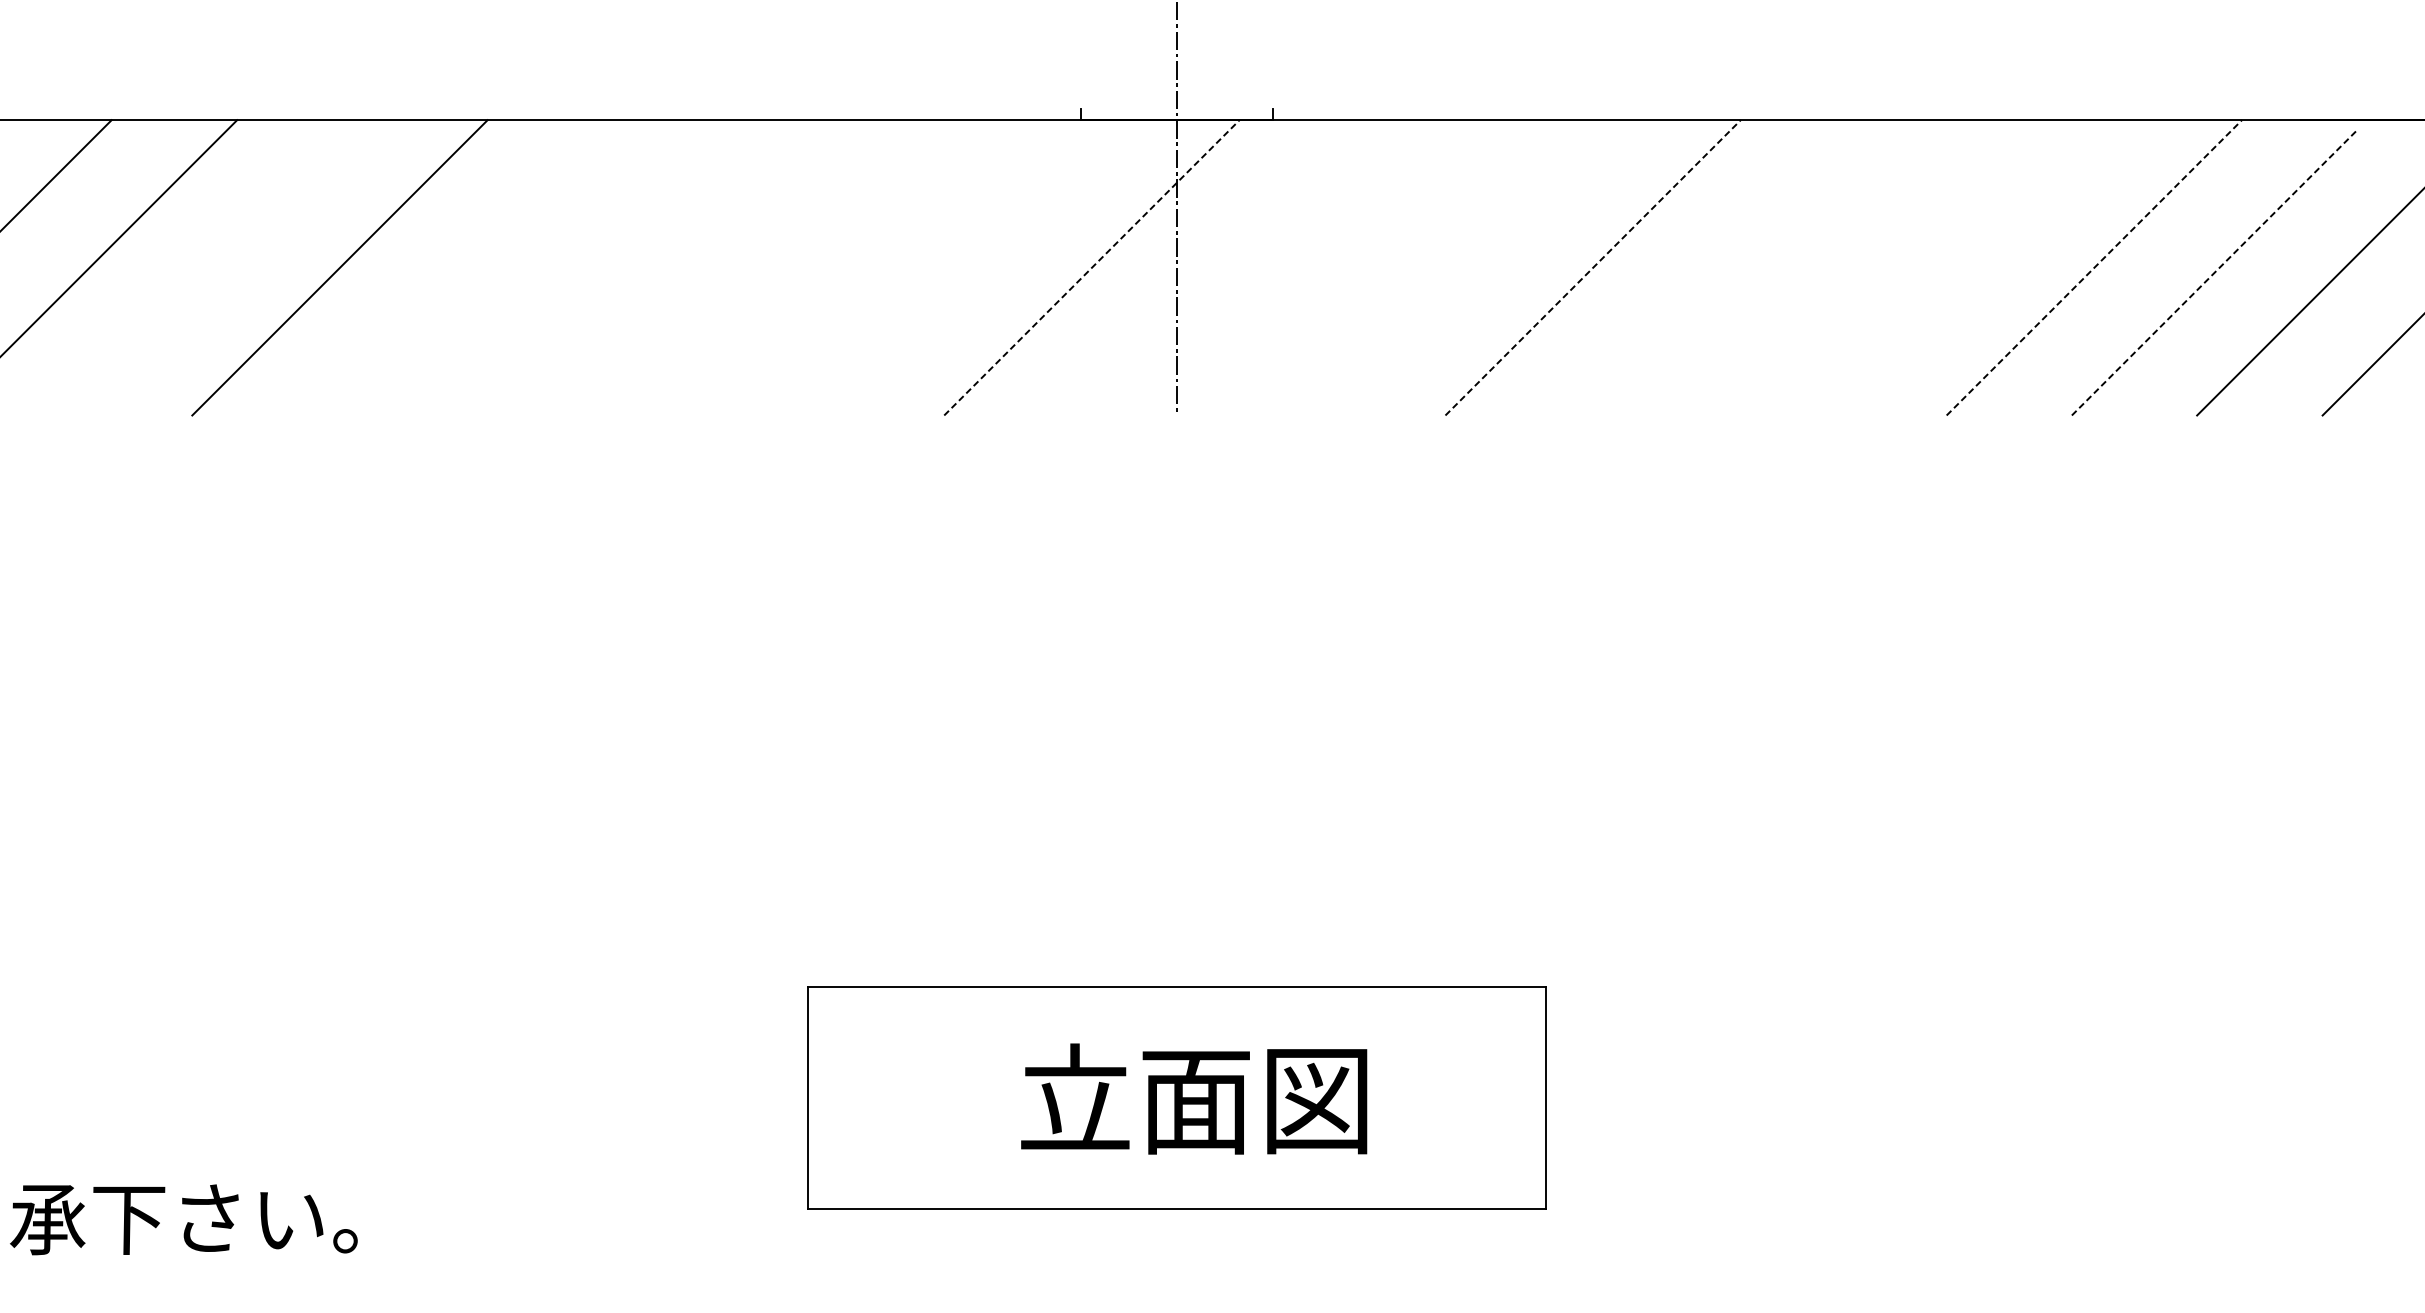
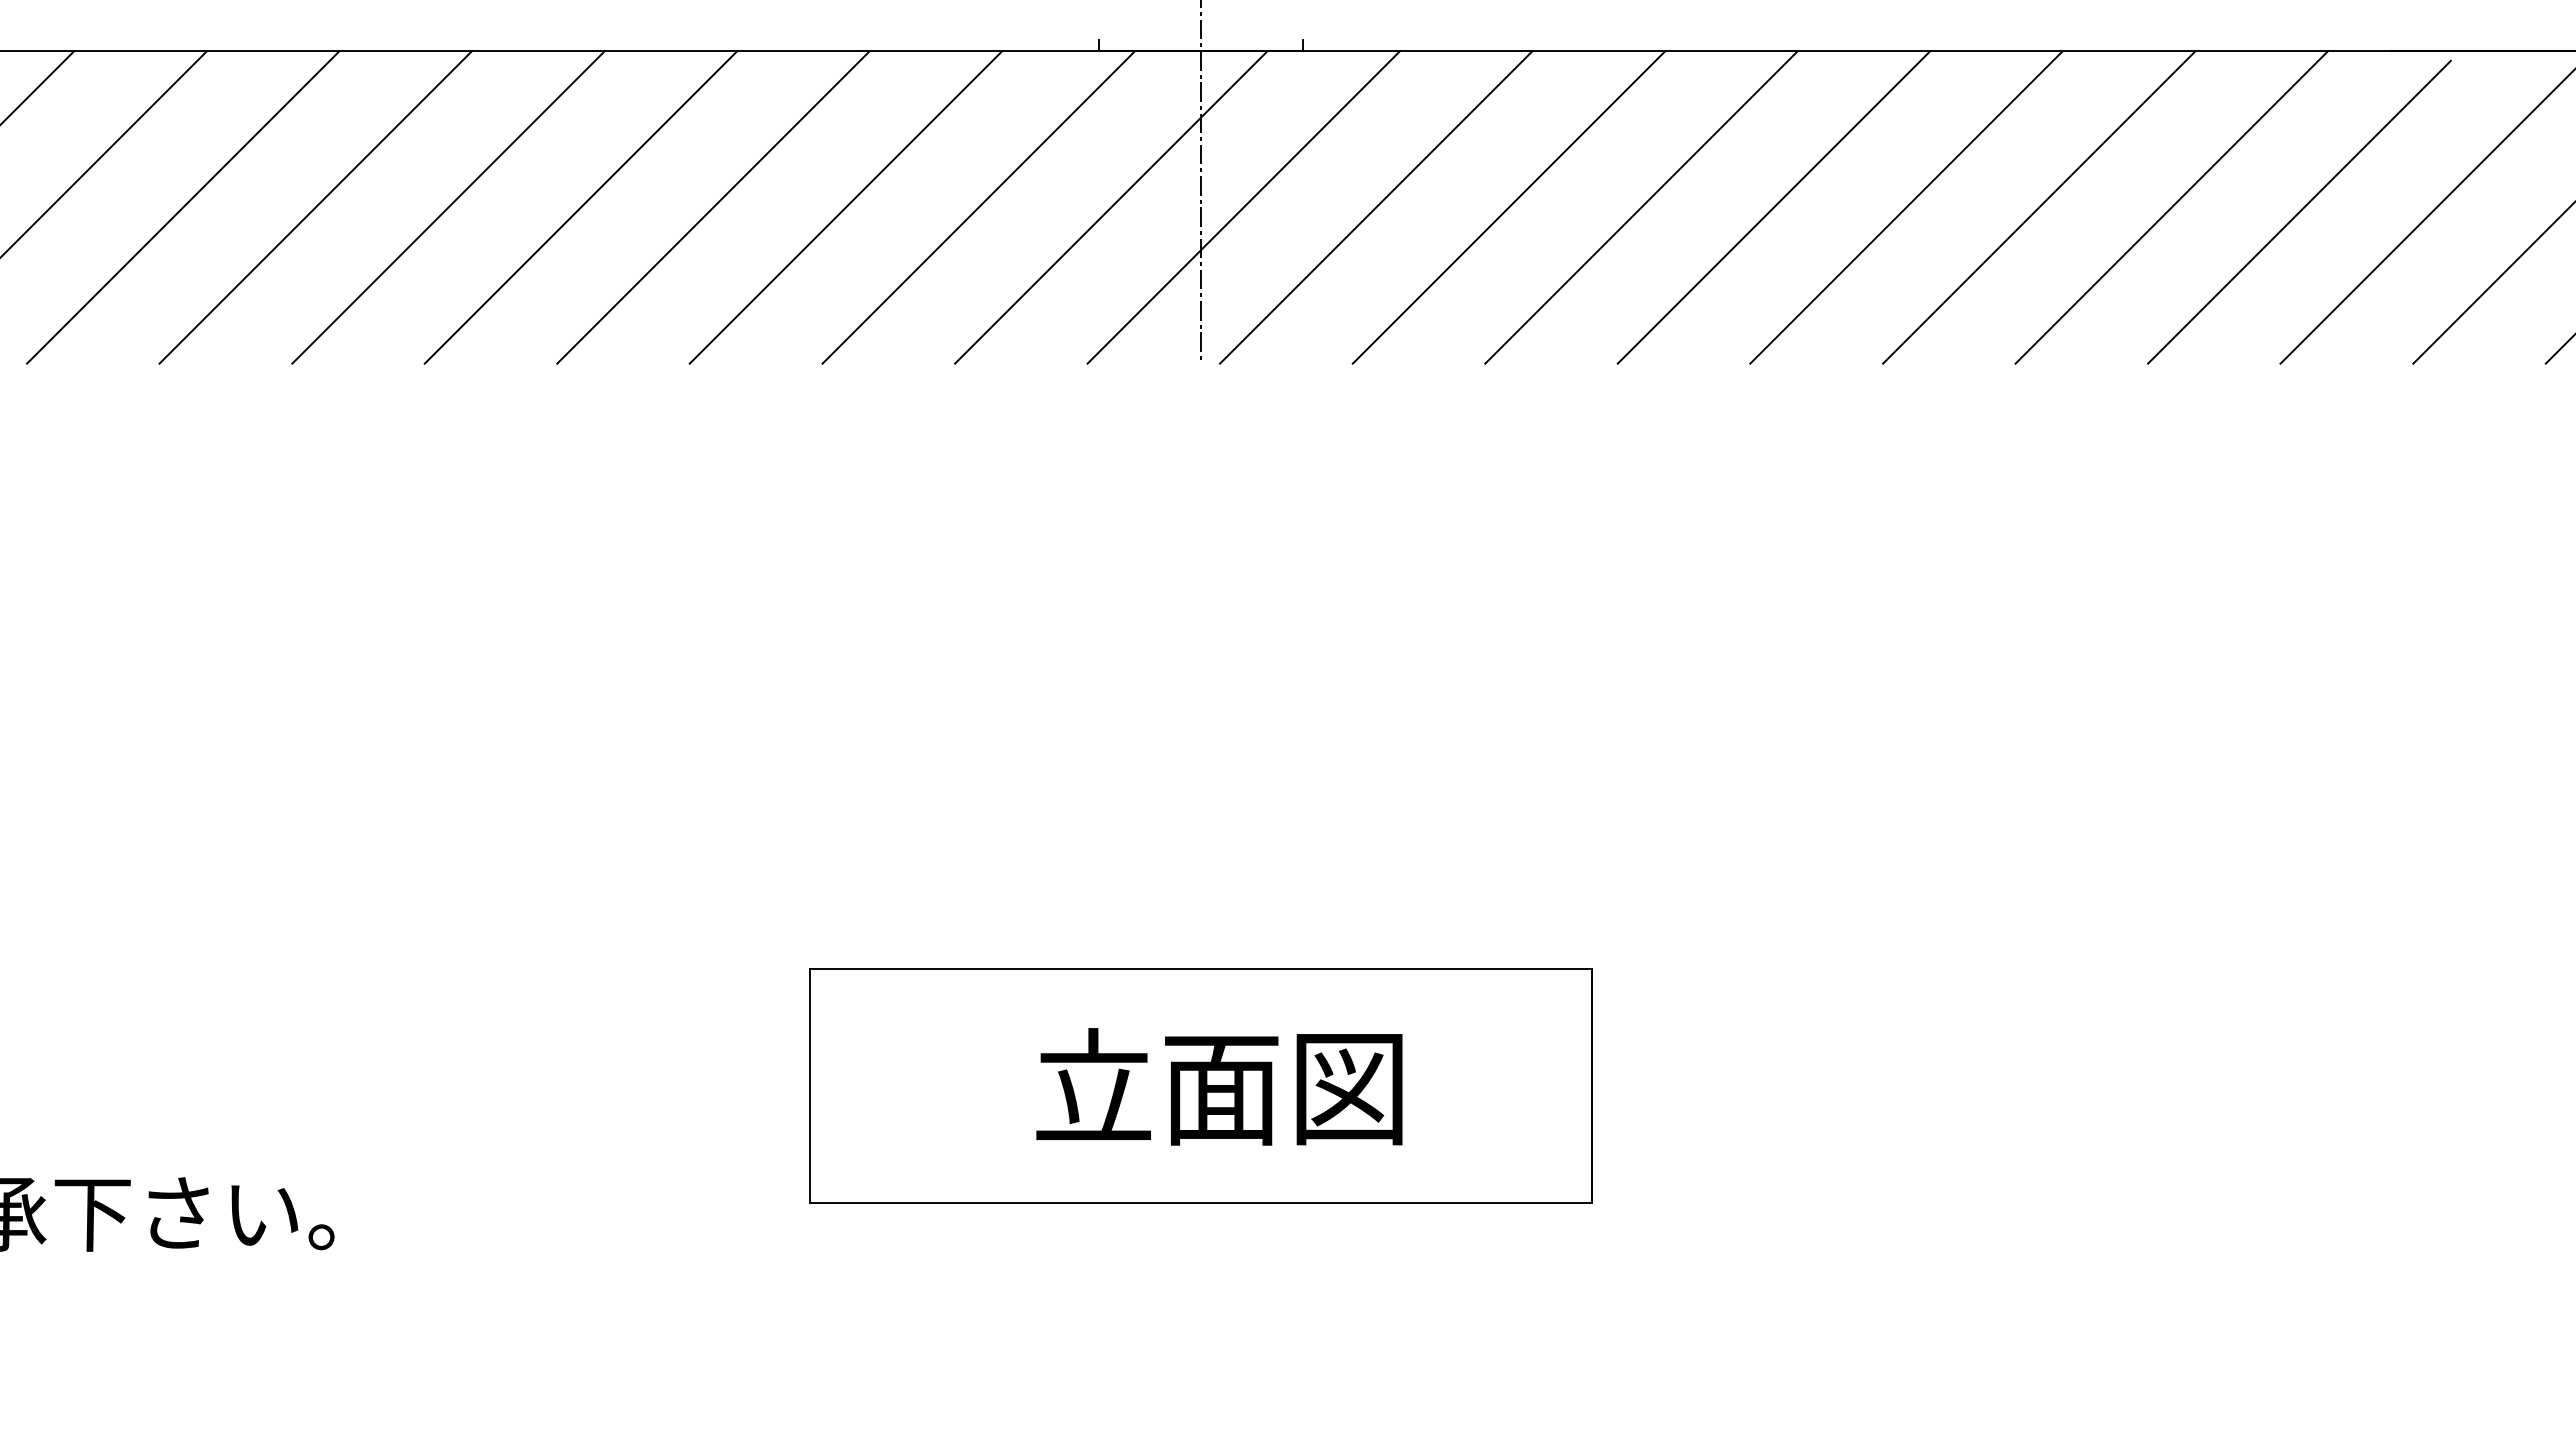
line: (215, 267) -> (183, 207), added
line: (465, 267) -> (448, 207), added
line: (590, 267) -> (580, 207), added
line: (715, 267) -> (713, 207), added
line: (840, 267) -> (845, 207), added
line: (966, 267) -> (978, 207), added
line: (1092, 267) -> (1111, 207), dashed -> solid
line: (1216, 267) -> (1243, 207), added
line: (1342, 267) -> (1376, 207), added
line: (1467, 267) -> (1508, 207), added
line: (1593, 267) -> (1641, 207), dashed -> solid
line: (1717, 267) -> (1773, 207), added
line: (1843, 267) -> (1906, 207), added
line: (1969, 267) -> (2039, 207), added
line: (2094, 267) -> (2171, 207), dashed -> solid
line: (2215, 271) -> (2299, 211), dashed -> solid

